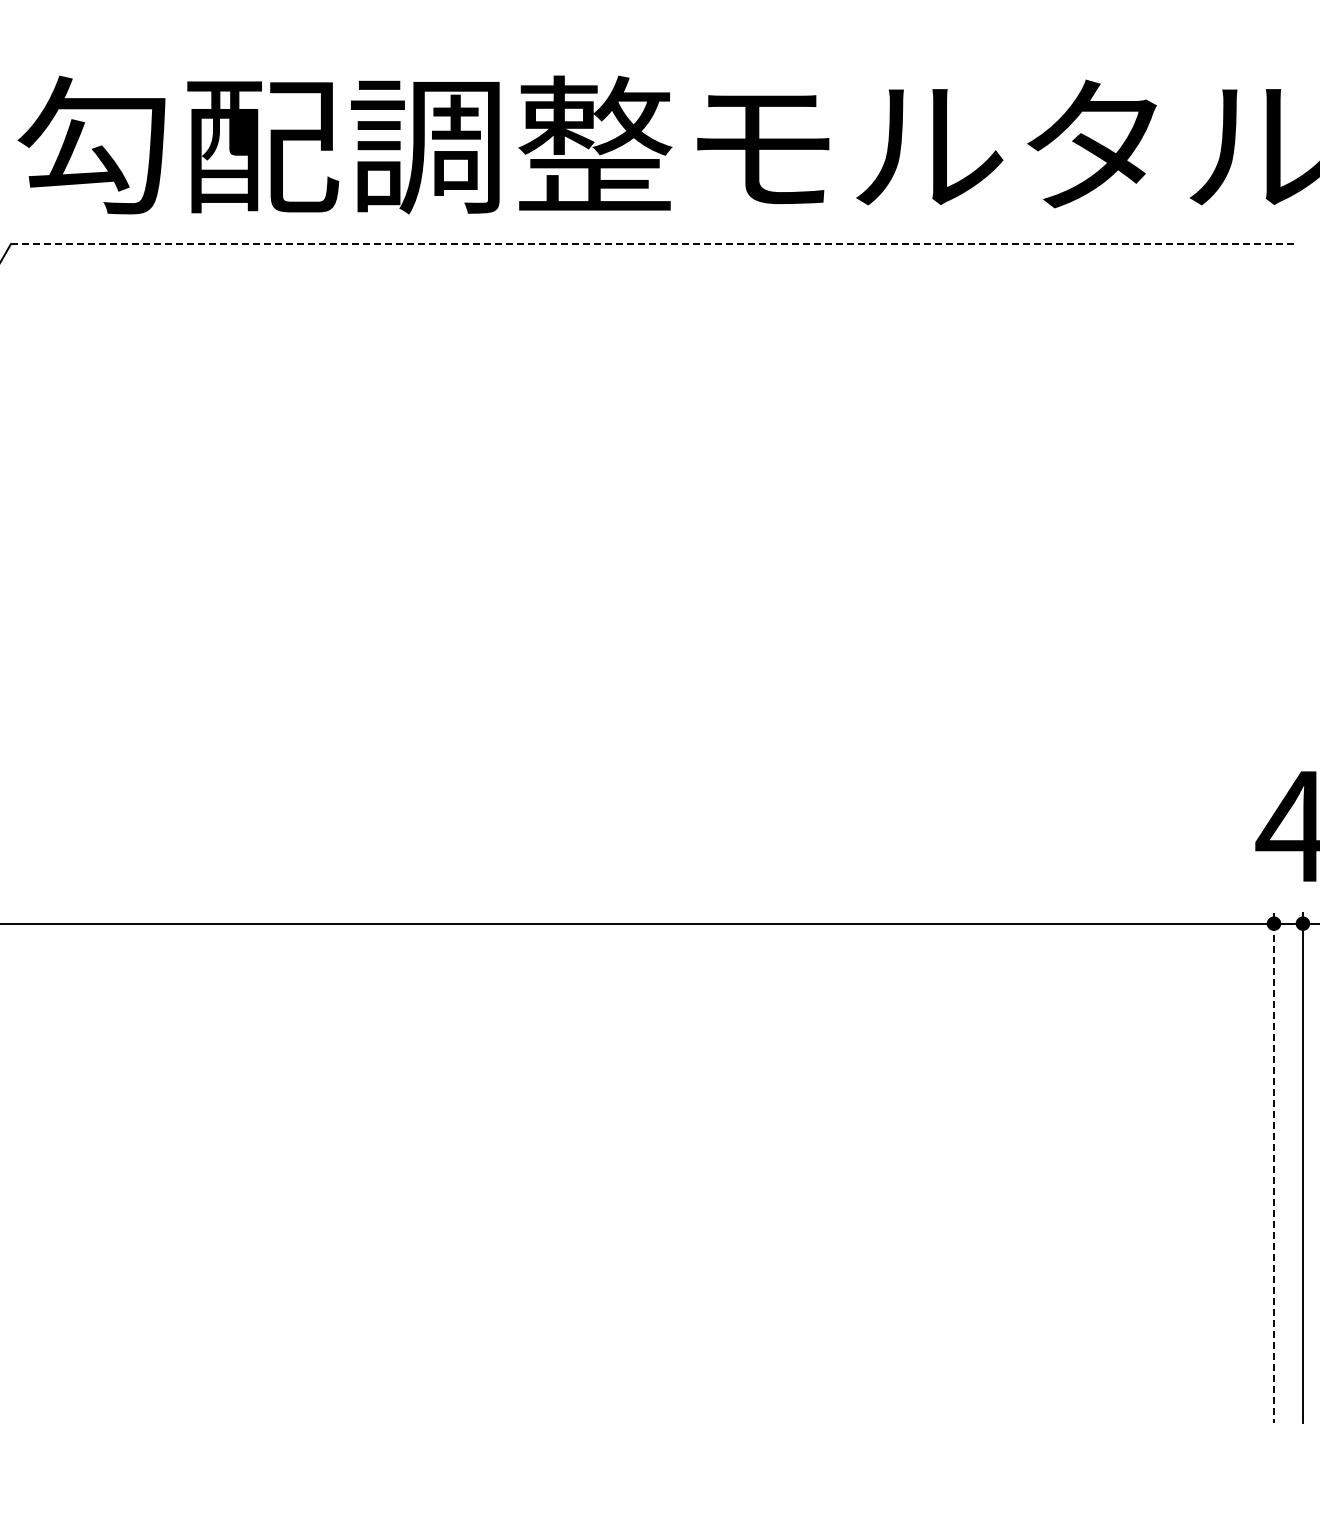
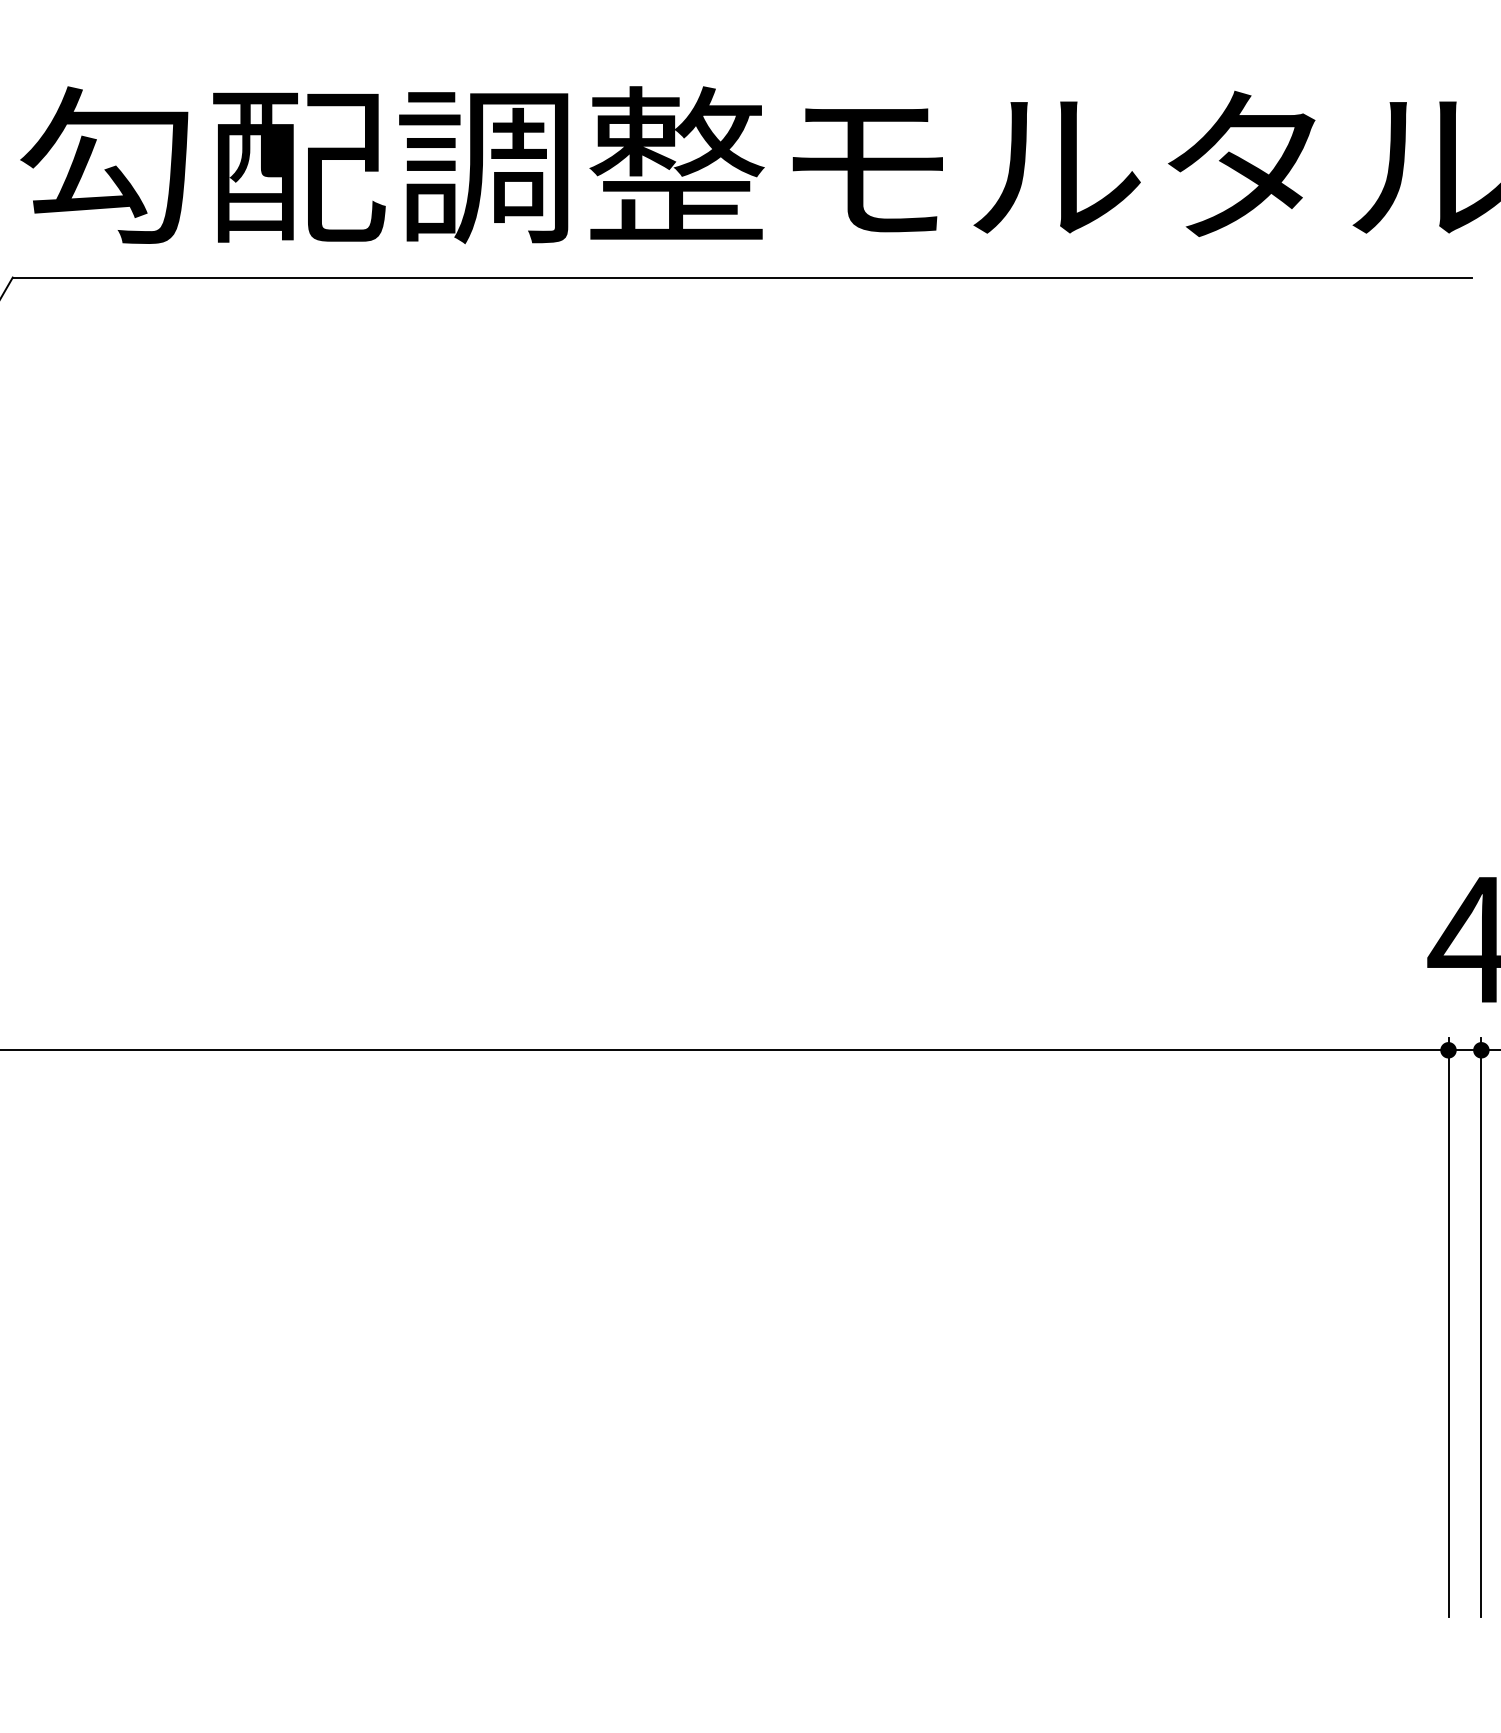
line: (652, 243) -> (741, 277), dashed -> solid
line: (1274, 1167) -> (1449, 1327), dashed -> solid

